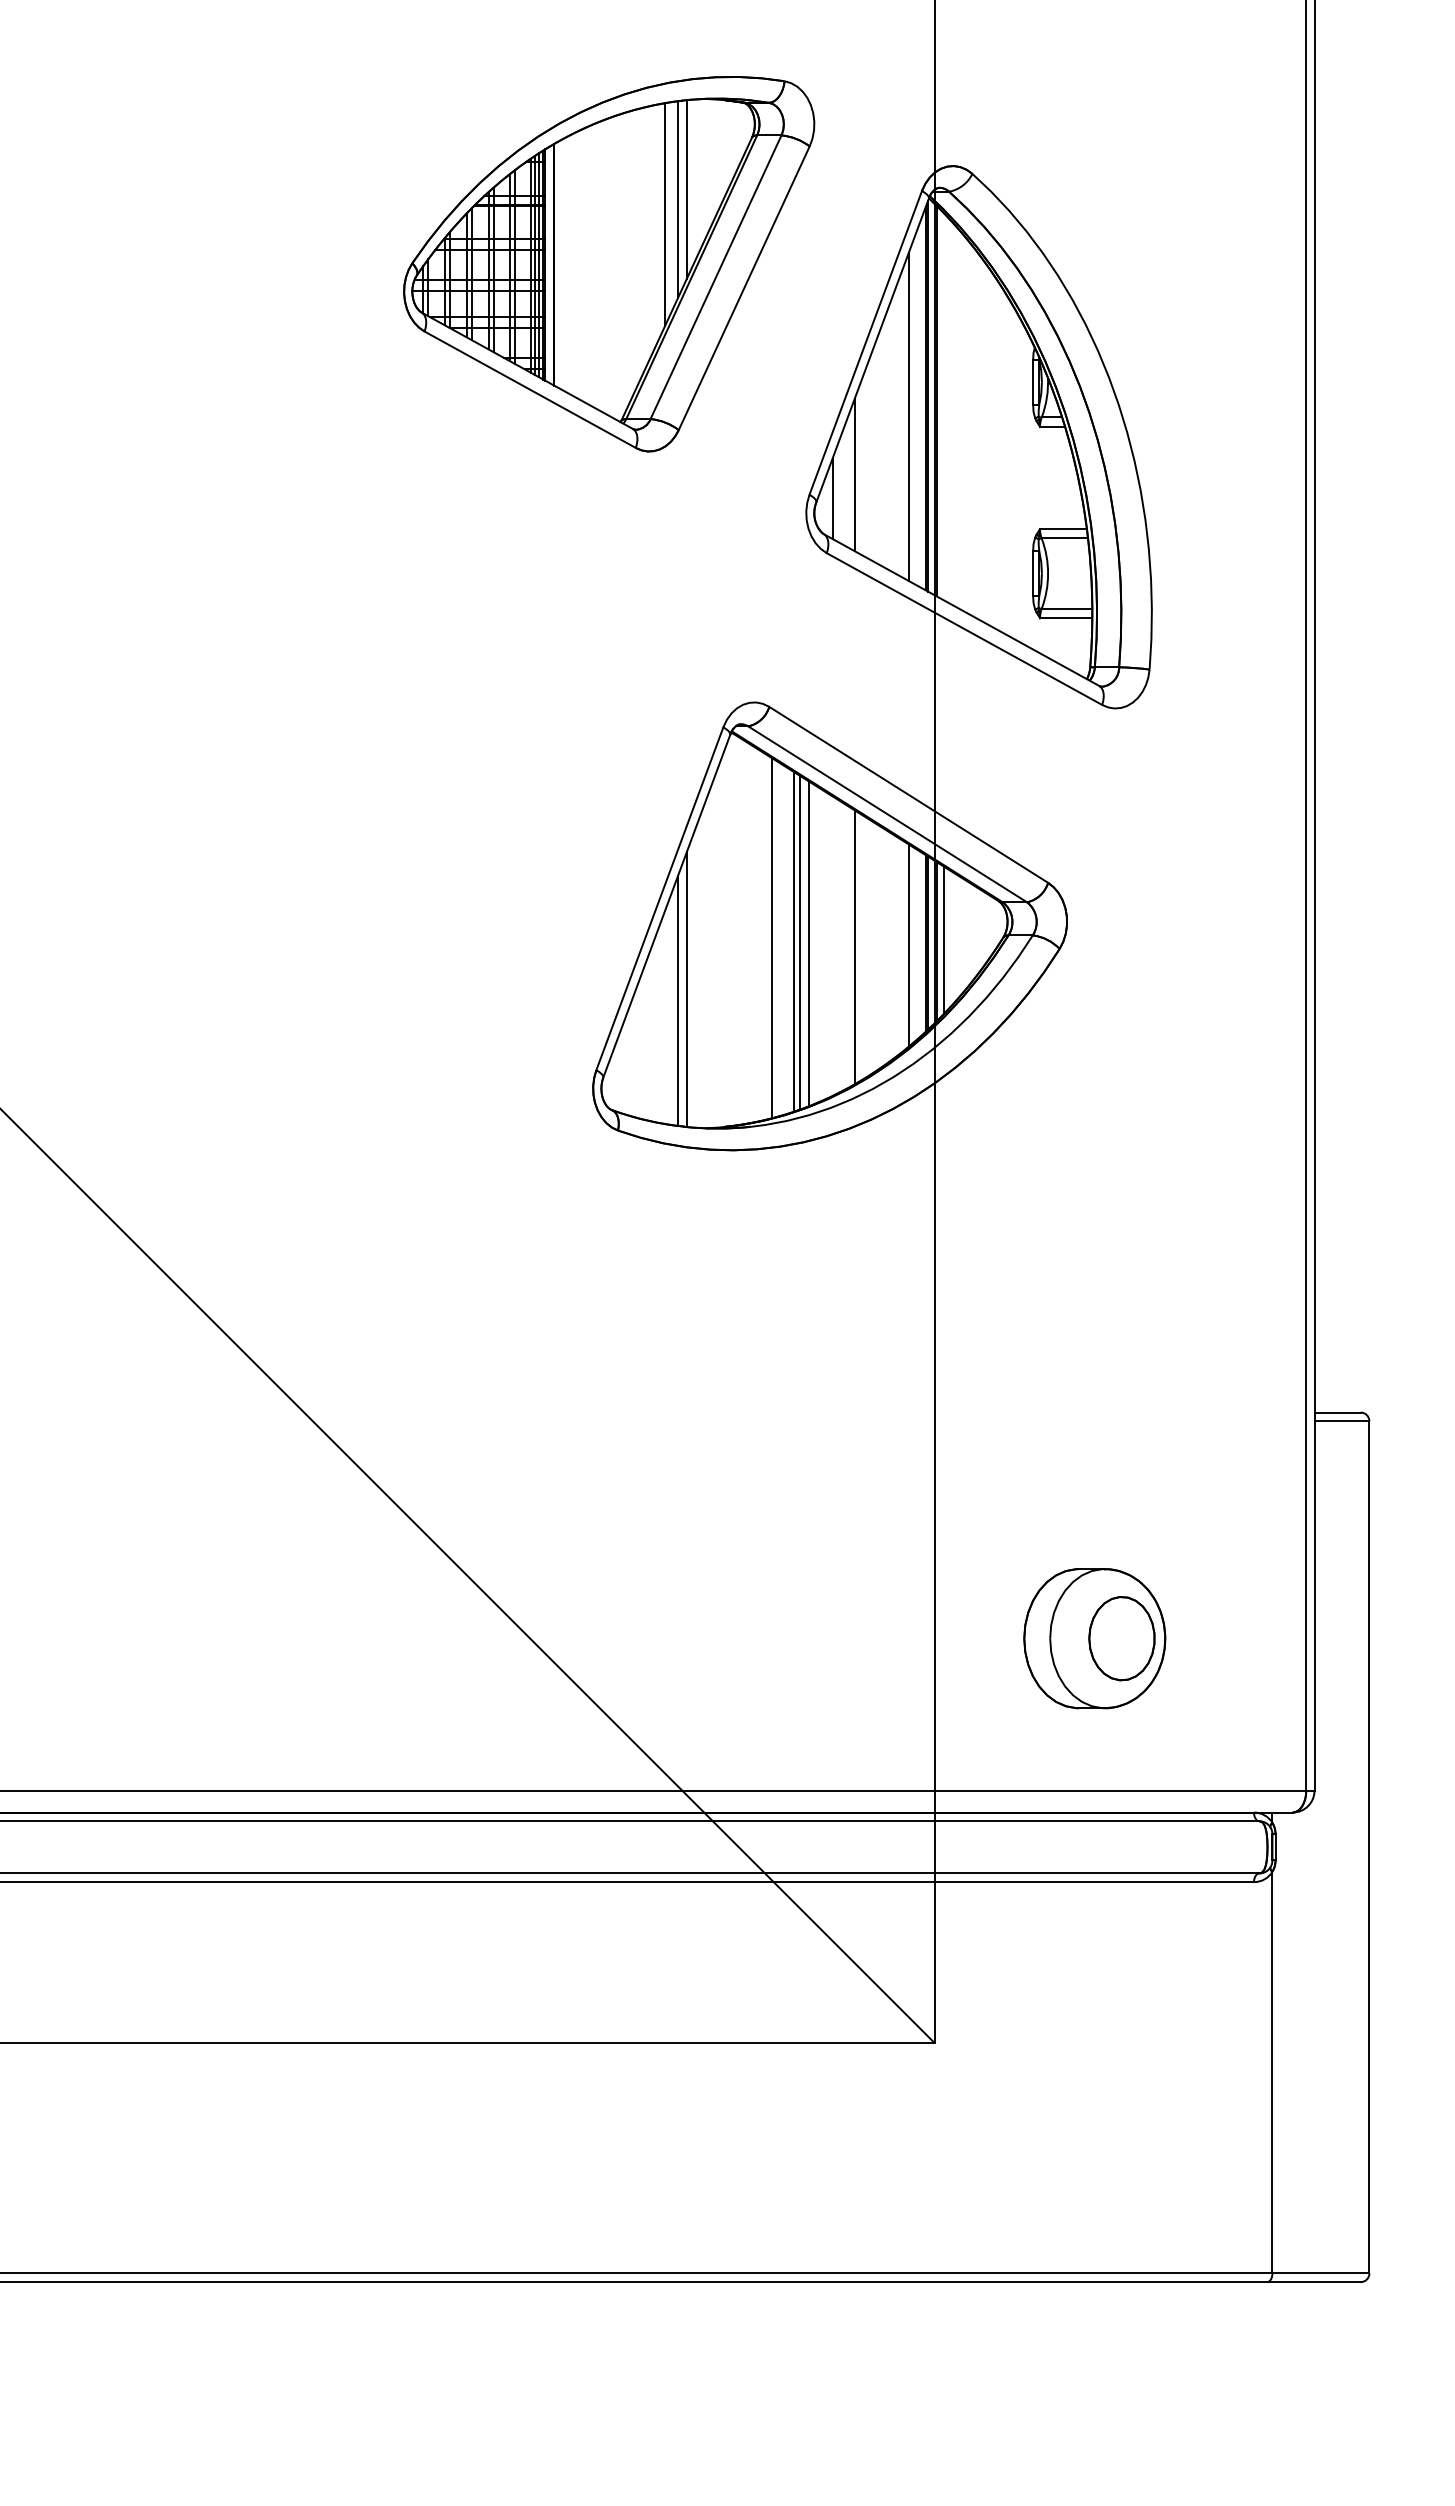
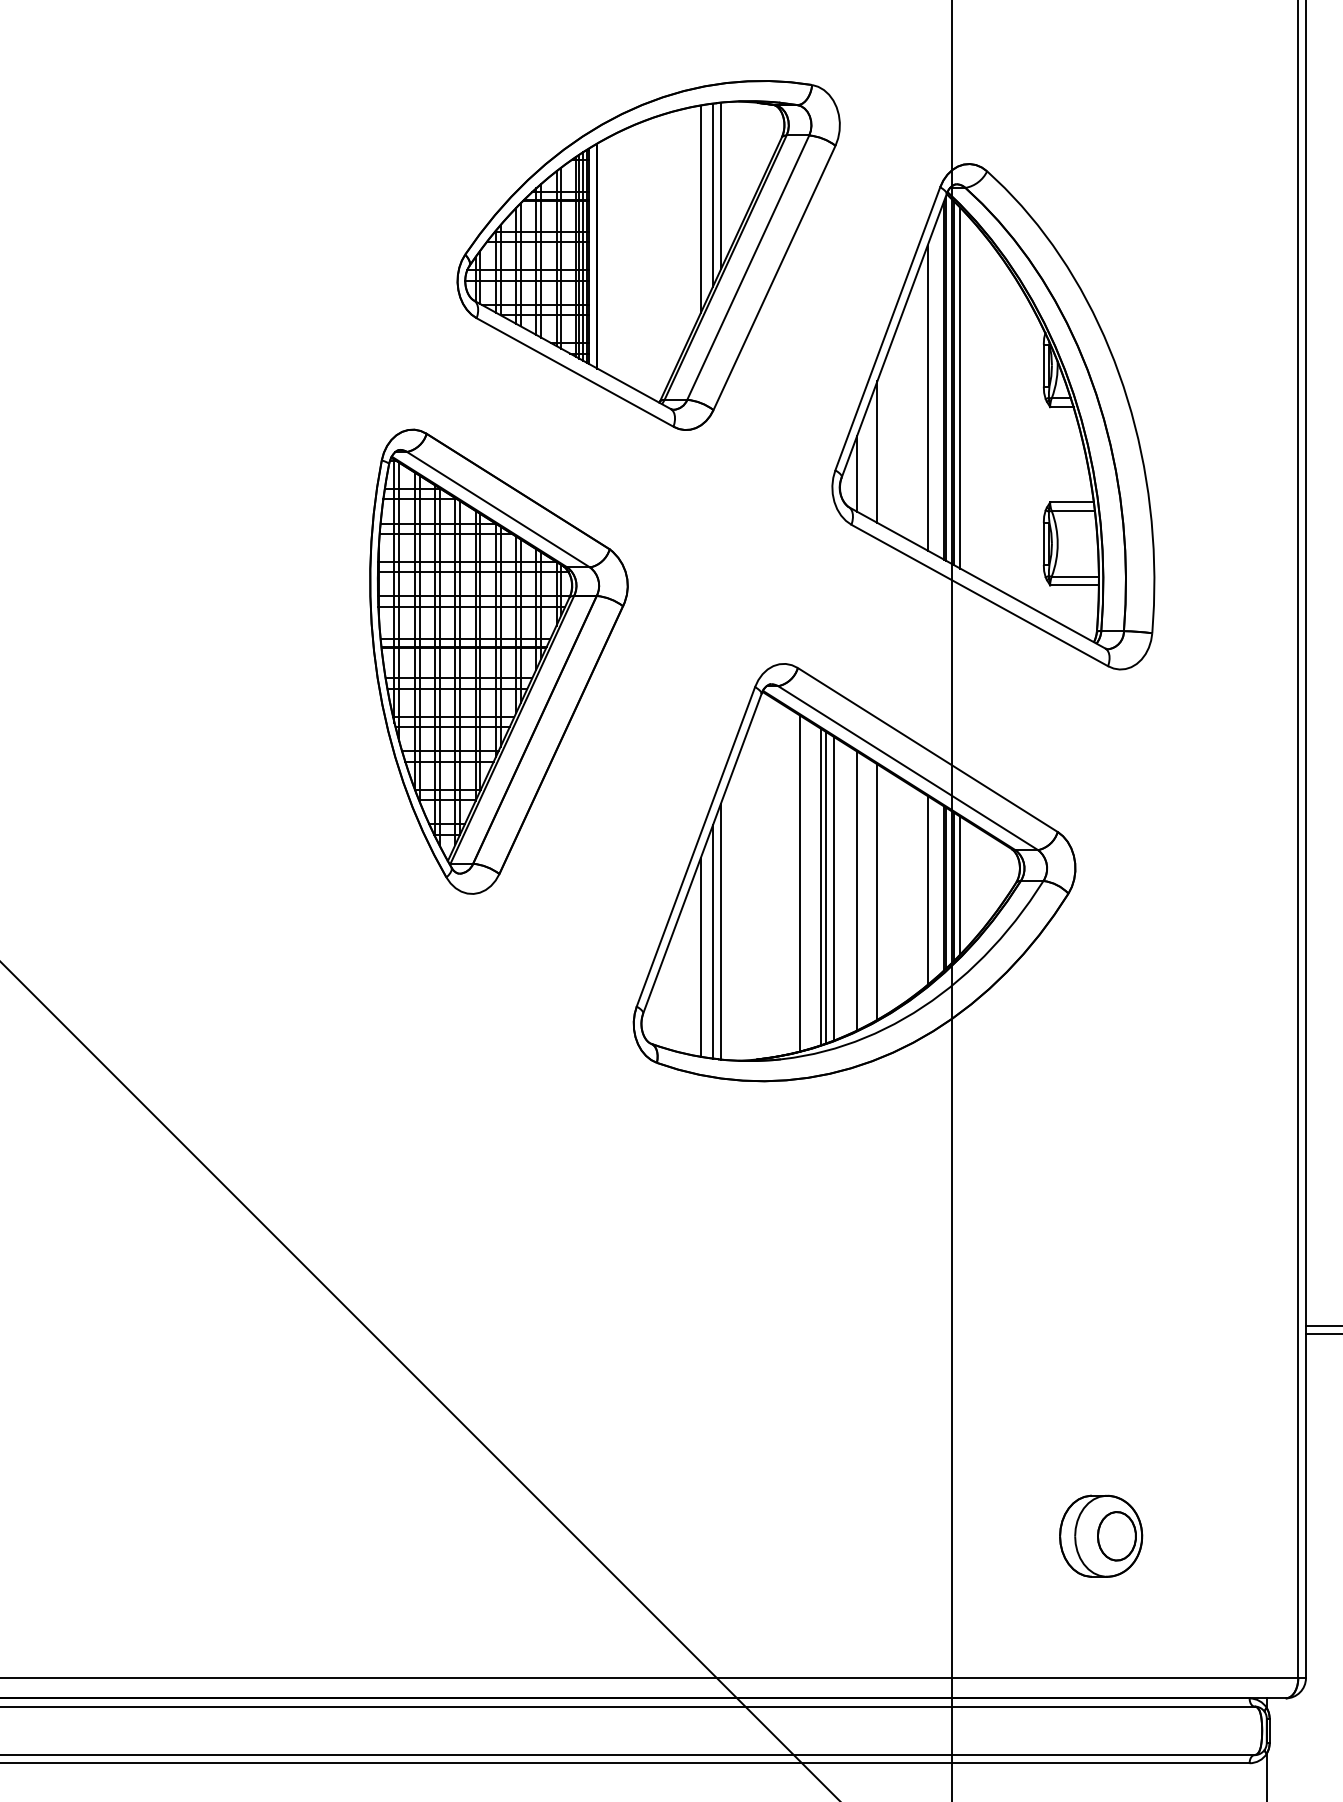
line: (943, 406) -> (960, 388), added
part: (448, 700) -> (498, 662), added
line: (832, 945) -> (856, 890), added
line: (665, 1016) -> (701, 956), added
part: (1094, 1638) -> (1100, 1536), size x0.62

